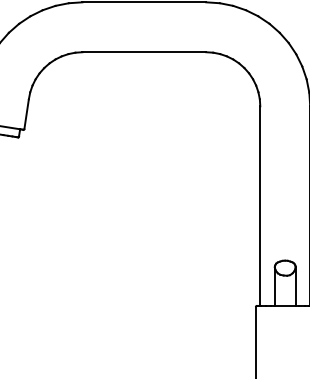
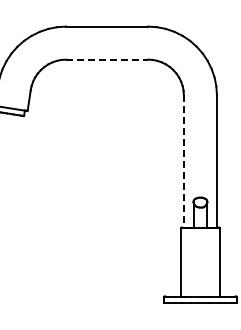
line: (144, 52) -> (107, 59), solid -> dashed
line: (259, 207) -> (183, 162), solid -> dashed

